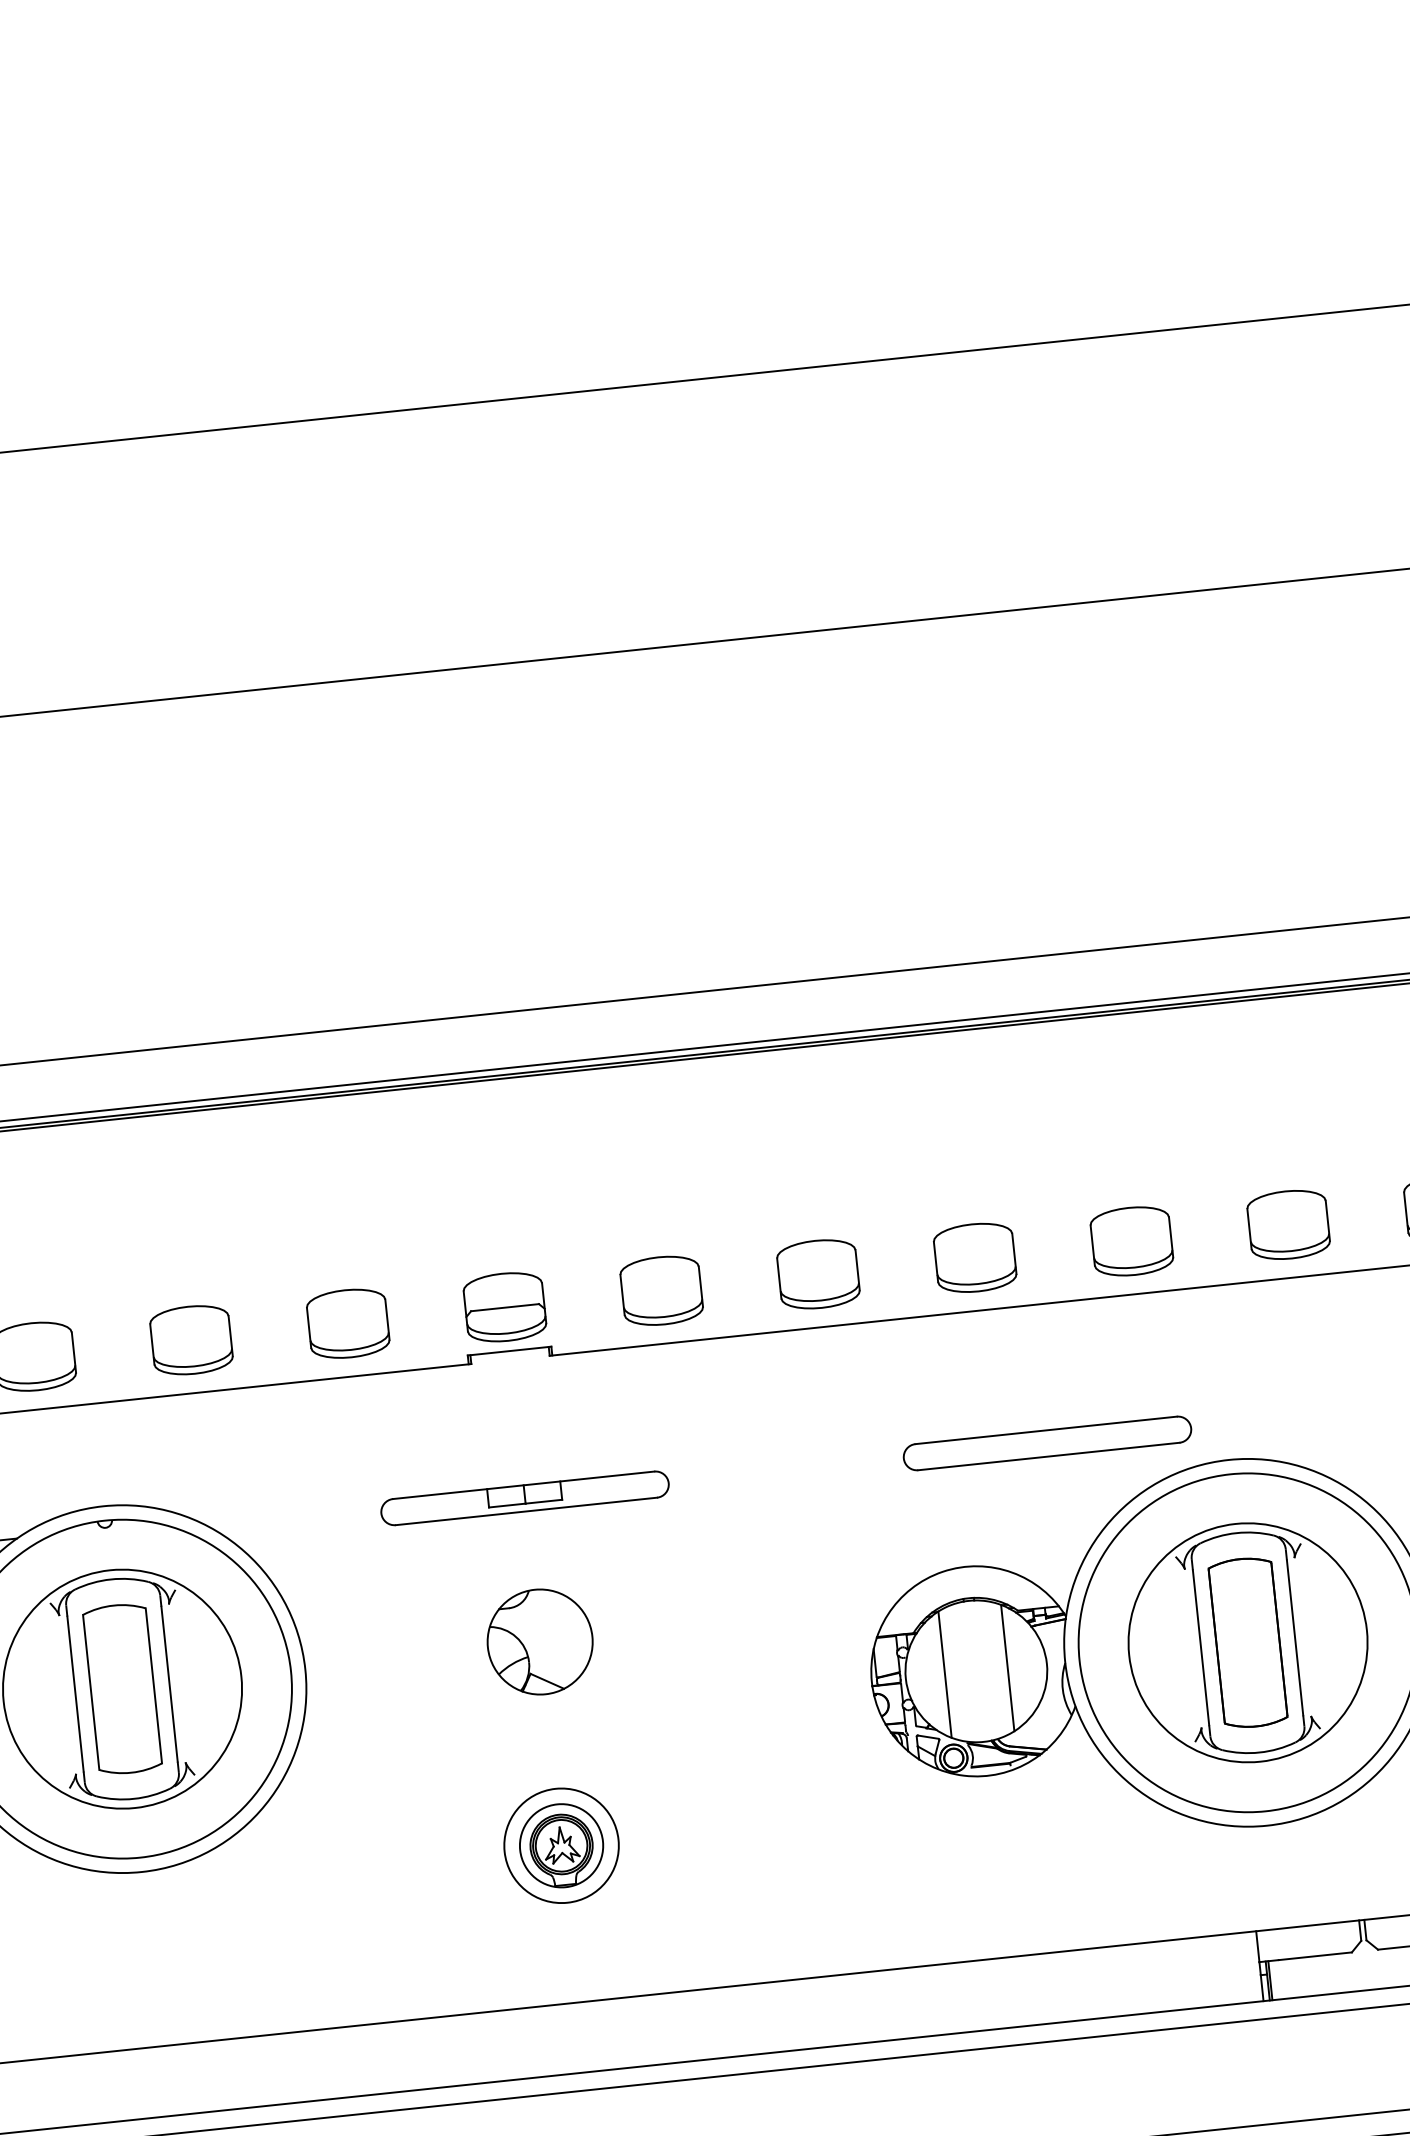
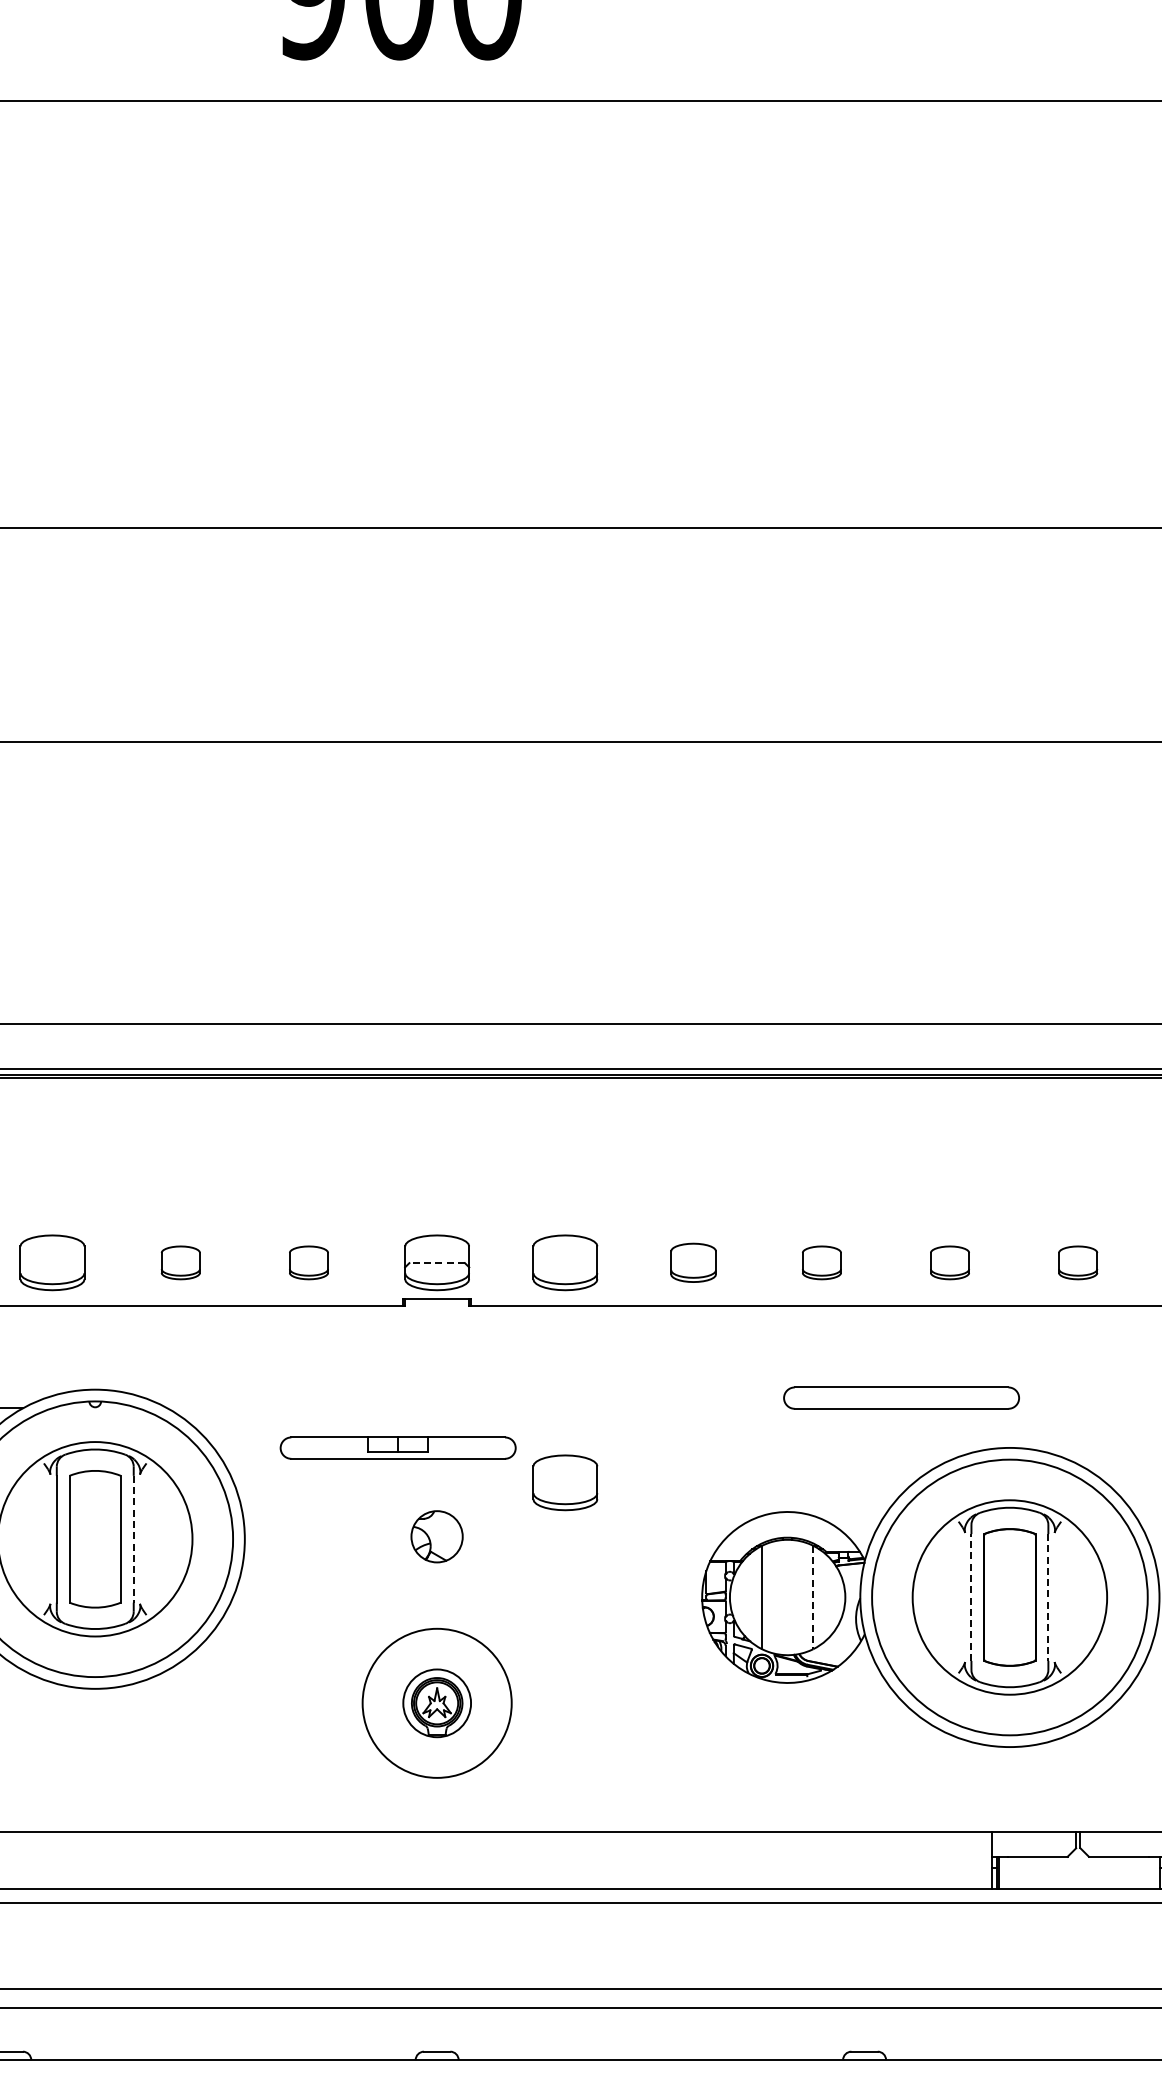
part: (1287, 1224) -> (1077, 1262), size x0.6
part: (1131, 1241) -> (949, 1262), size x0.6
part: (974, 1257) -> (821, 1262), size x0.6
part: (818, 1273) -> (693, 1262), size x0.7
line: (505, 1308) -> (437, 1263), solid -> dashed
part: (347, 1323) -> (308, 1262), size x0.6
part: (191, 1339) -> (180, 1262), size x0.6
part: (1047, 1442) -> (901, 1397), moved
part: (524, 1497) -> (397, 1447), moved
part: (690, 1559) -> (565, 1482), added
line: (1295, 1639) -> (1048, 1598), solid -> dashed
part: (539, 1641) -> (436, 1536), size x0.6
line: (1201, 1647) -> (971, 1597), solid -> dashed
line: (1007, 1668) -> (813, 1597), solid -> dashed
line: (169, 1684) -> (133, 1539), solid -> dashed
circle: (560, 1844) -> (436, 1702), size x1.6

